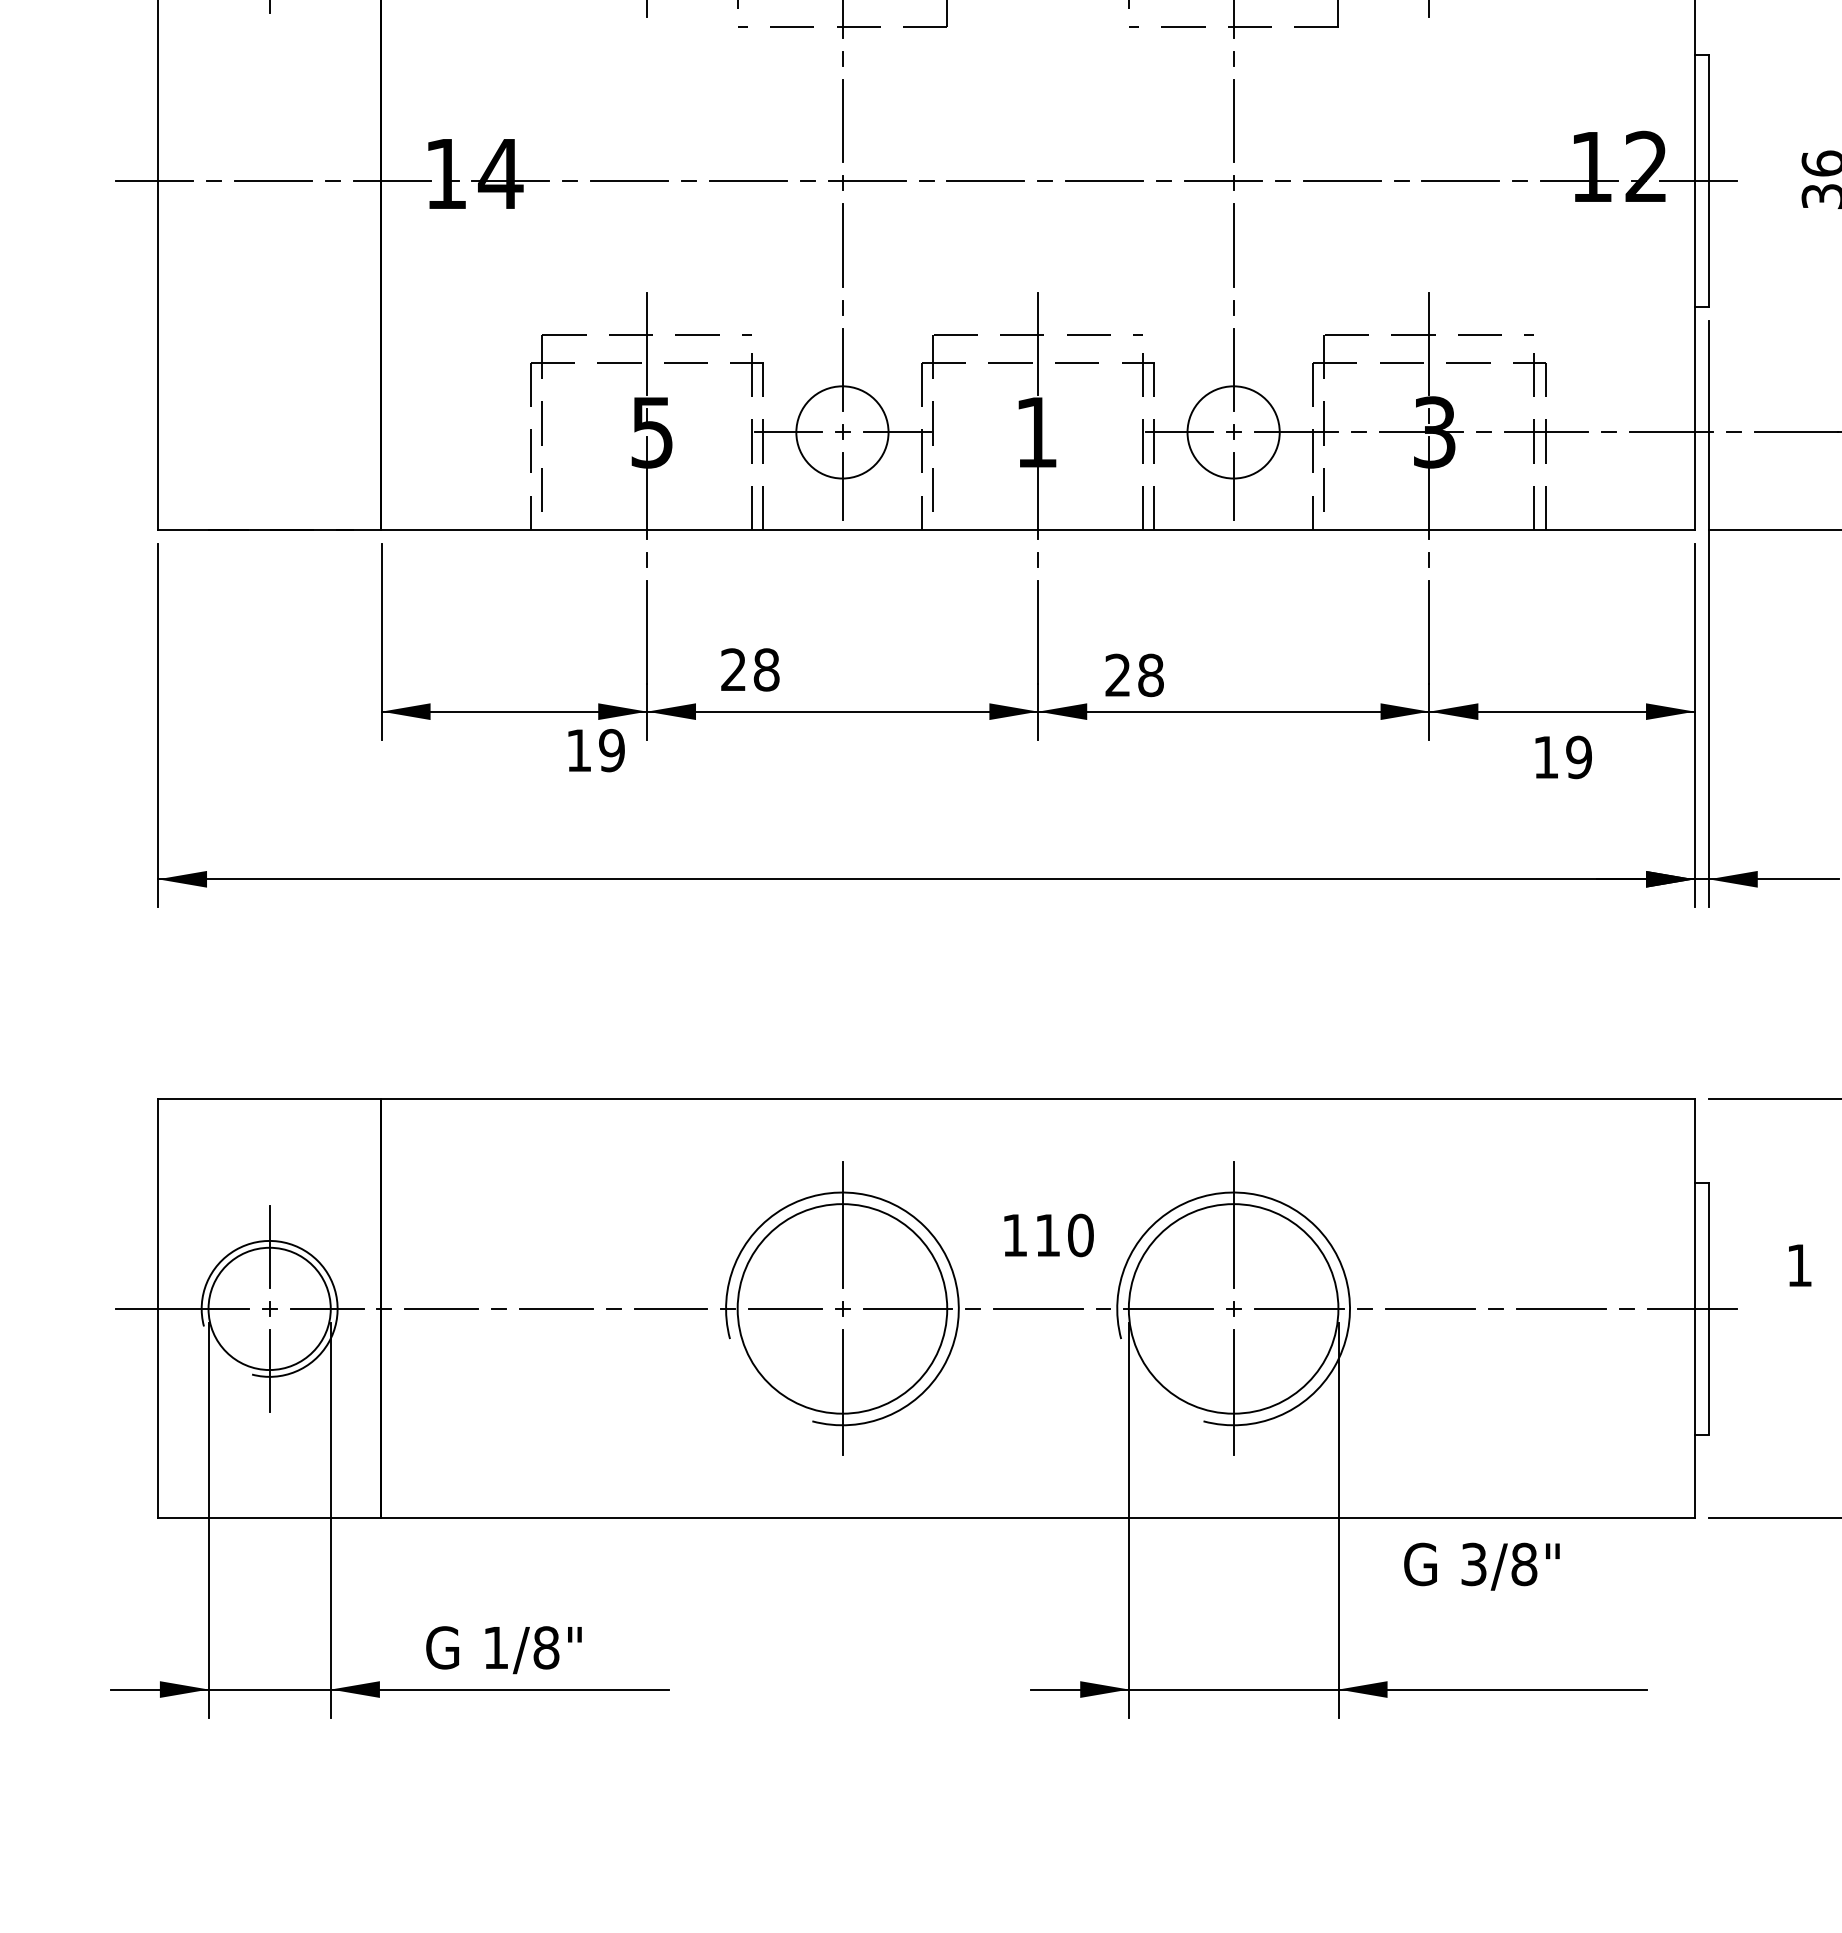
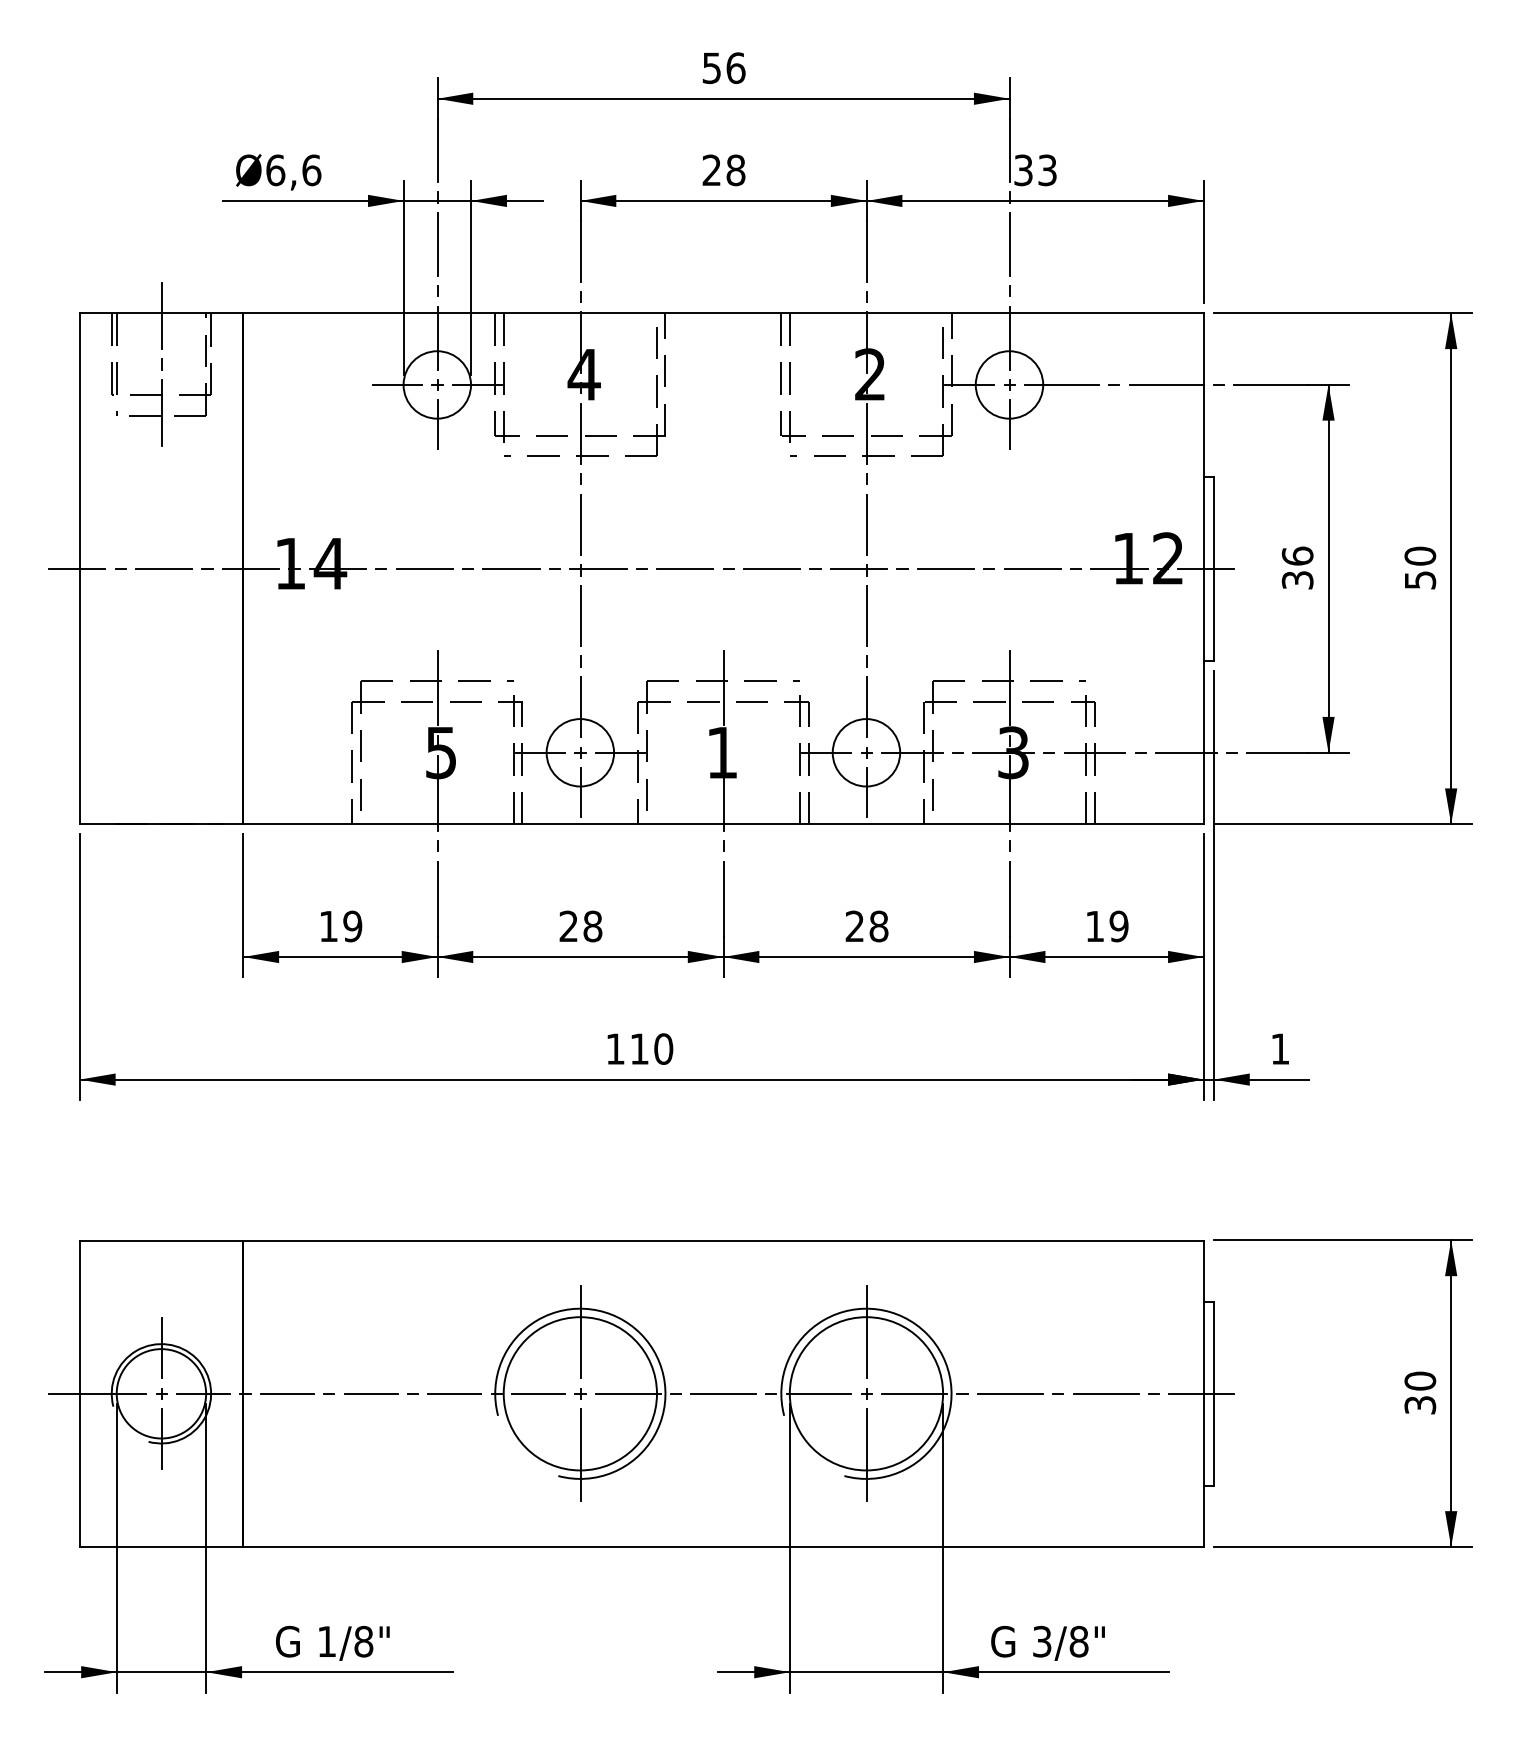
text: (749, 669) -> (580, 926), moved
text: (1133, 675) -> (866, 926), moved
text: (596, 750) -> (341, 926), moved
text: (1563, 757) -> (1107, 926), moved
text: (1049, 1234) -> (640, 1048), moved
text: (1799, 1264) -> (1280, 1048), moved
text: (1481, 1565) -> (1047, 1642), moved

